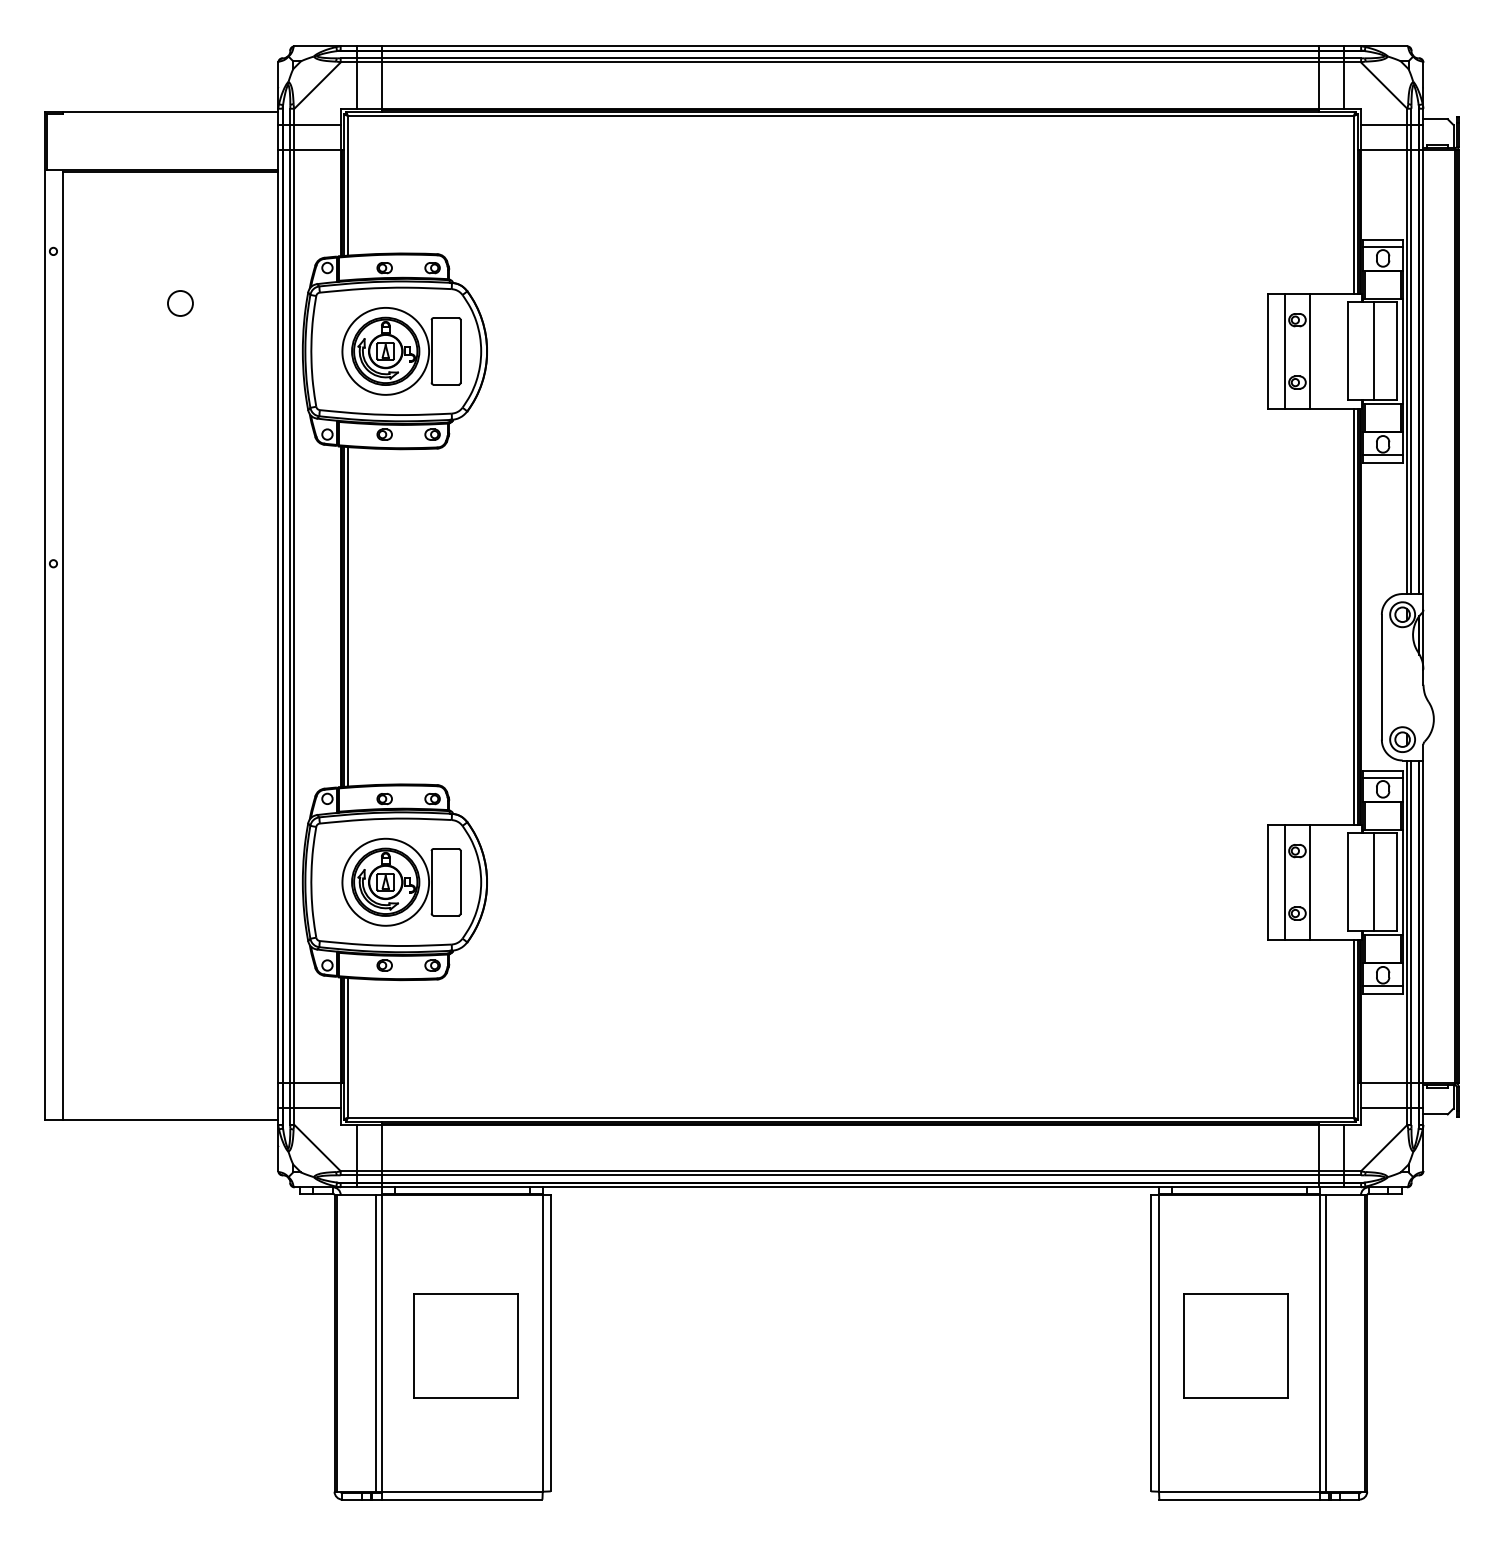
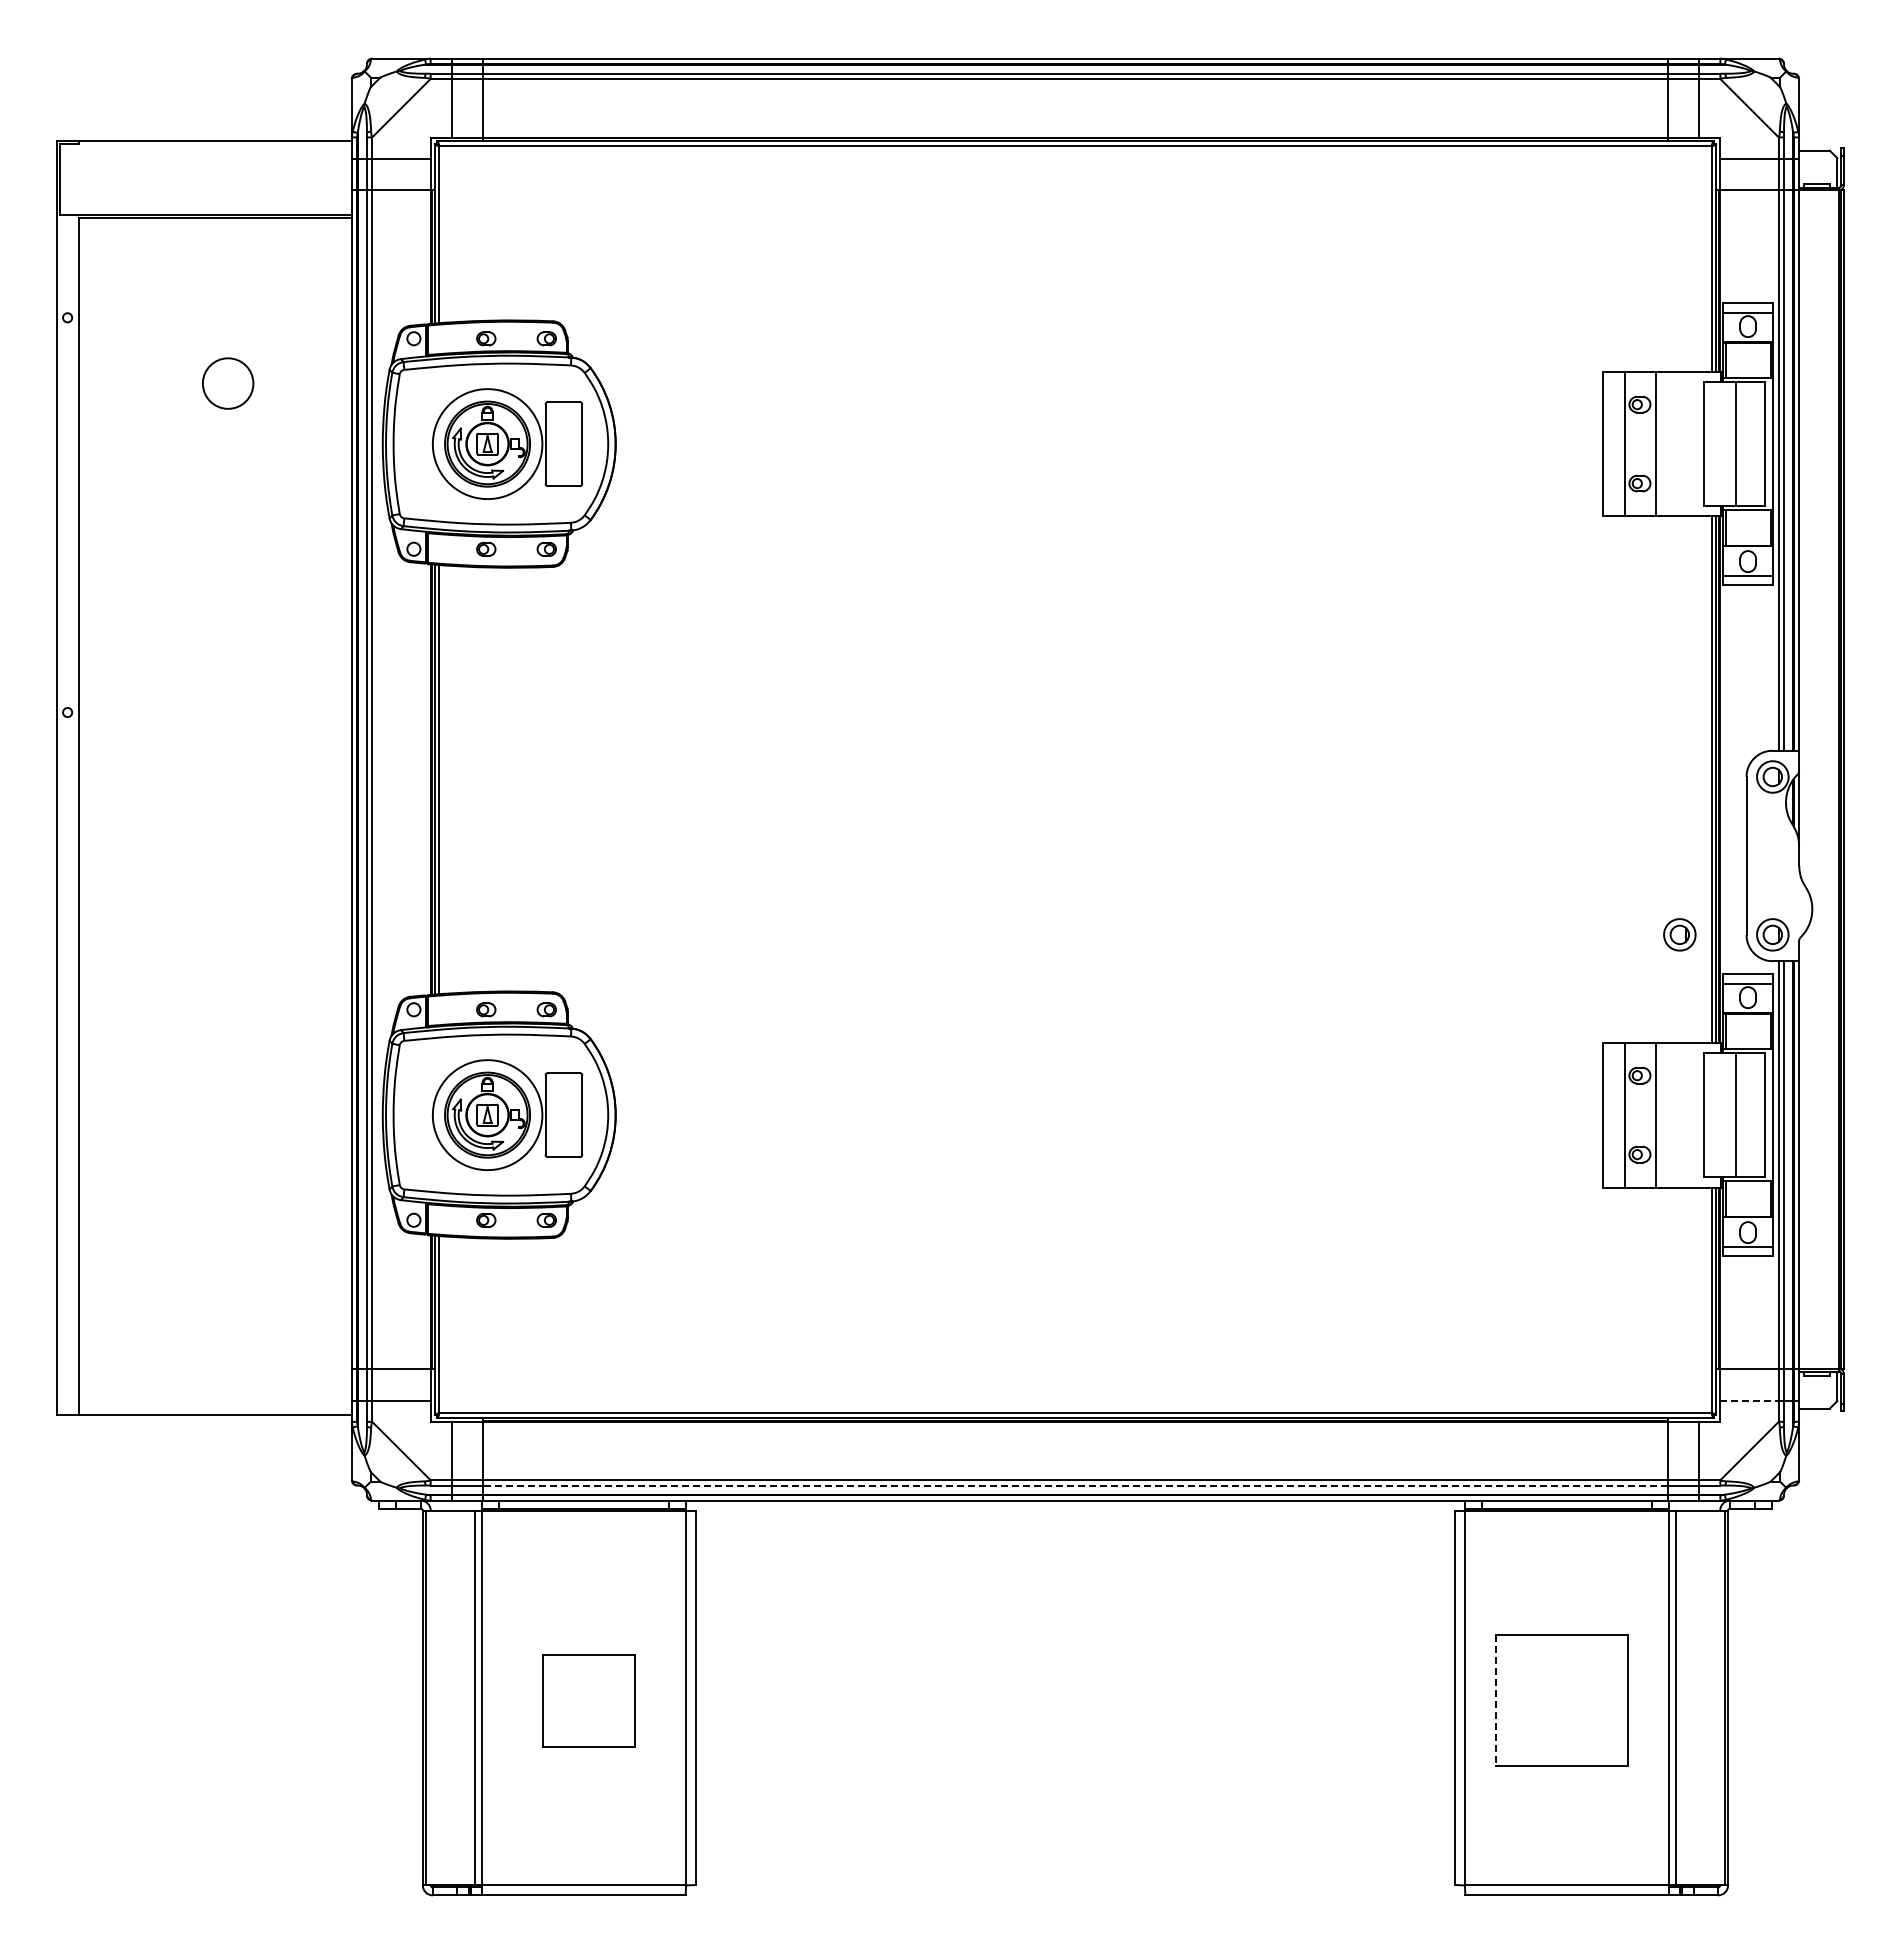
circle: (179, 303) -> (227, 383), size x1.6
part: (1328, 739) -> (1679, 934), added
line: (1384, 1108) -> (1749, 1400), solid -> dashed
line: (850, 1175) -> (1074, 1485), solid -> dashed
part: (465, 1345) -> (588, 1700), size x0.7
line: (1183, 1345) -> (1496, 1700), solid -> dashed

